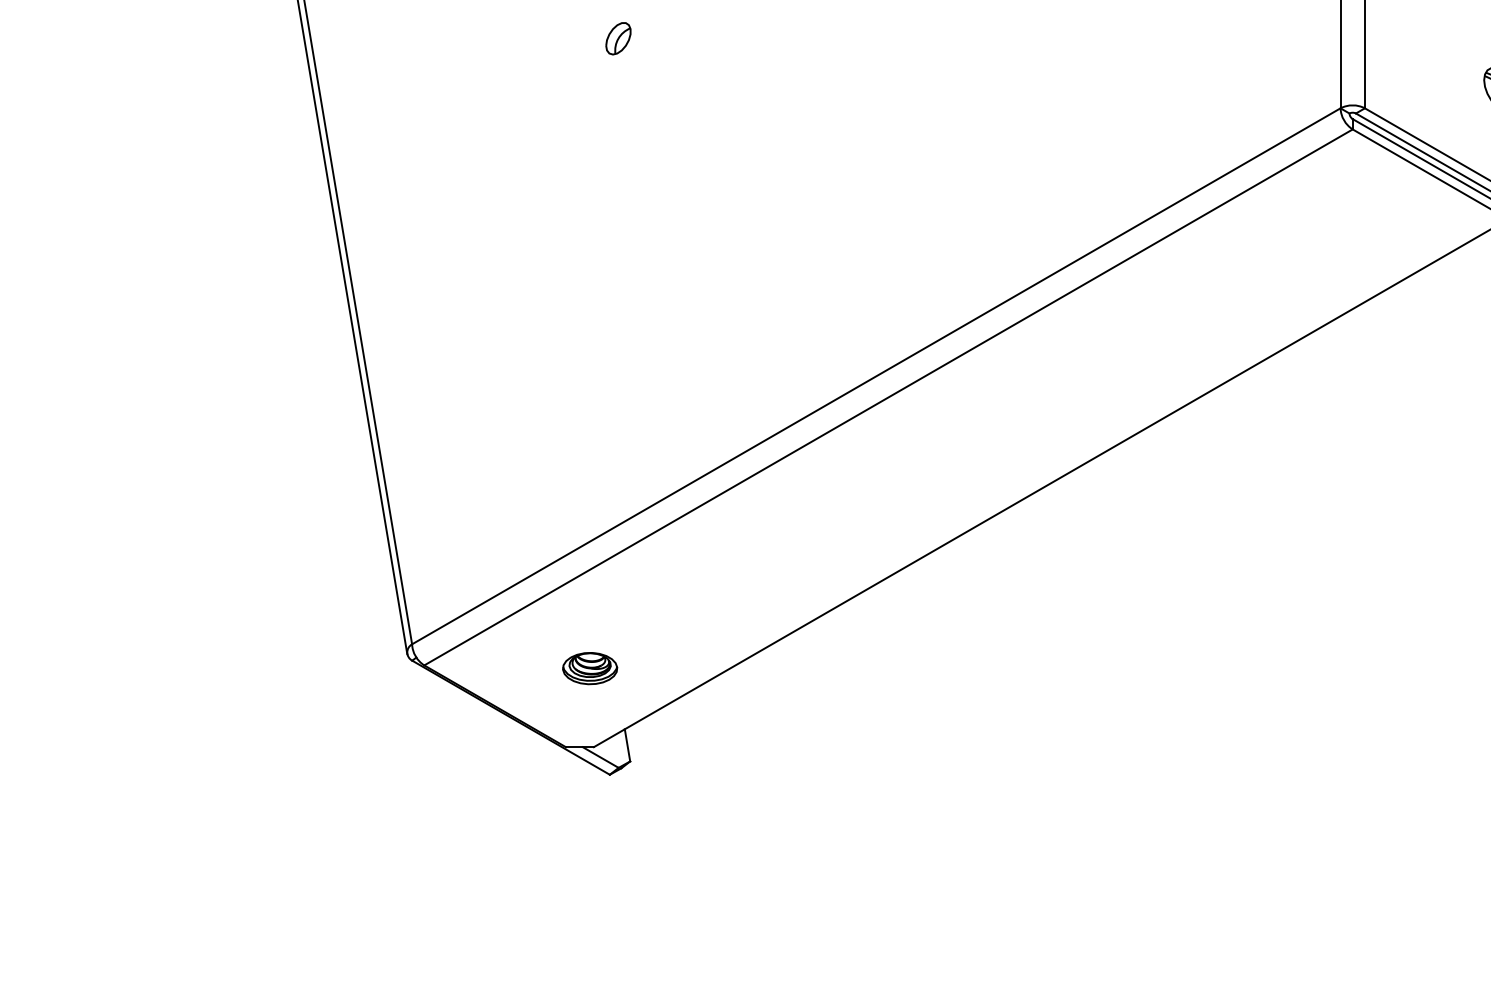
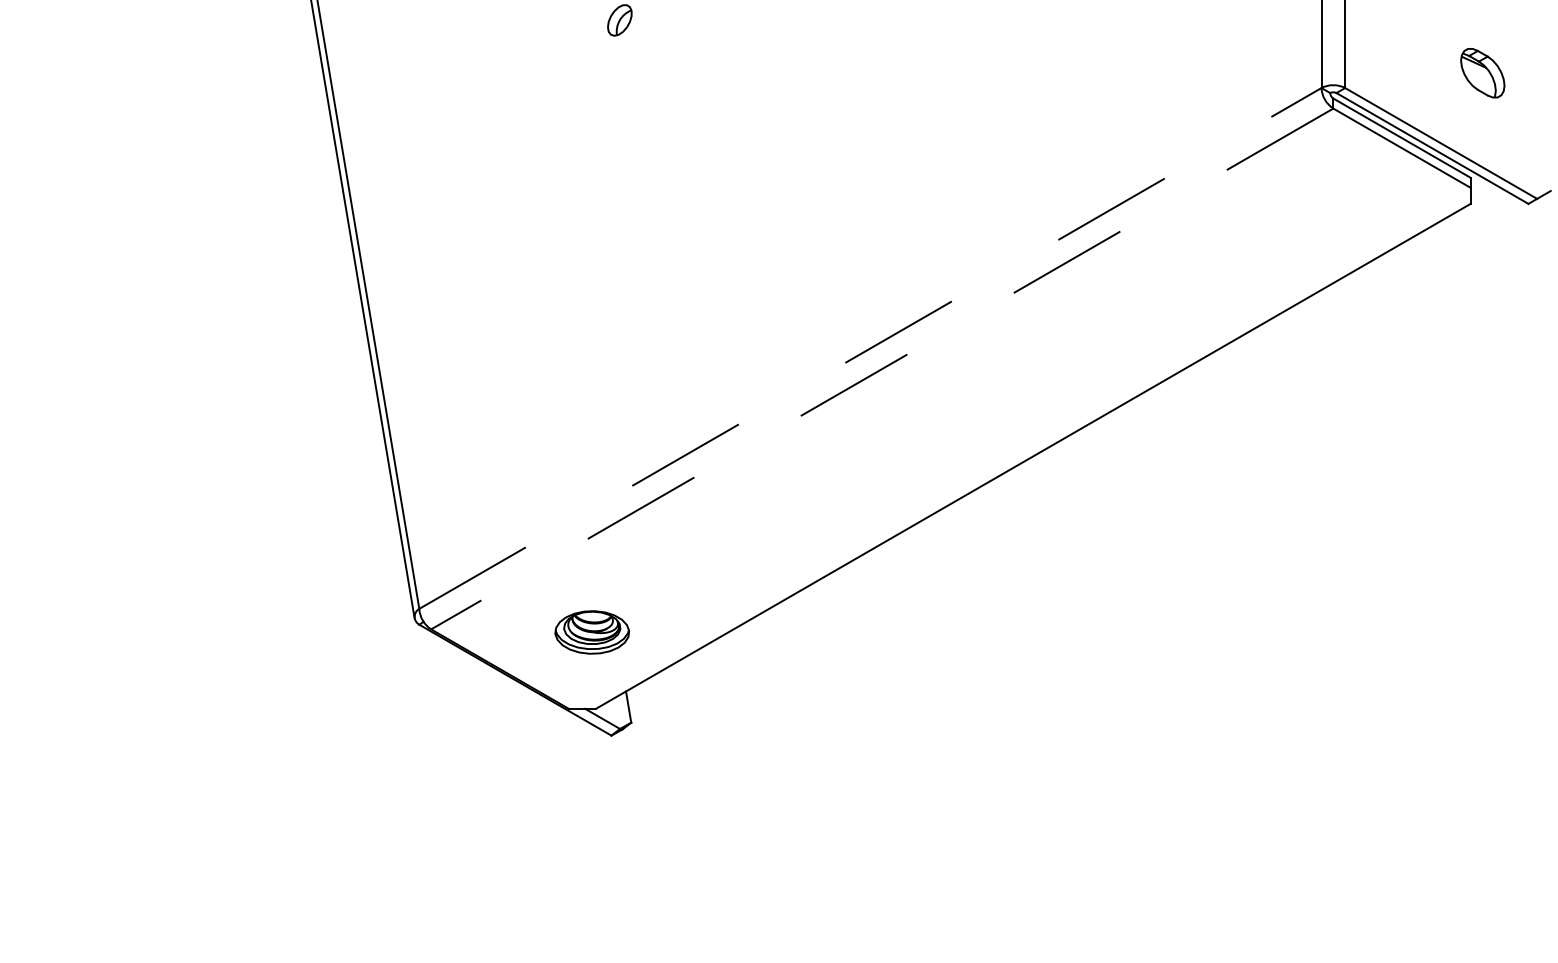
line: (876, 376) -> (870, 348), solid -> dashed
line: (888, 396) -> (882, 368), solid -> dashed
part: (590, 668) -> (592, 632), size x1.4

